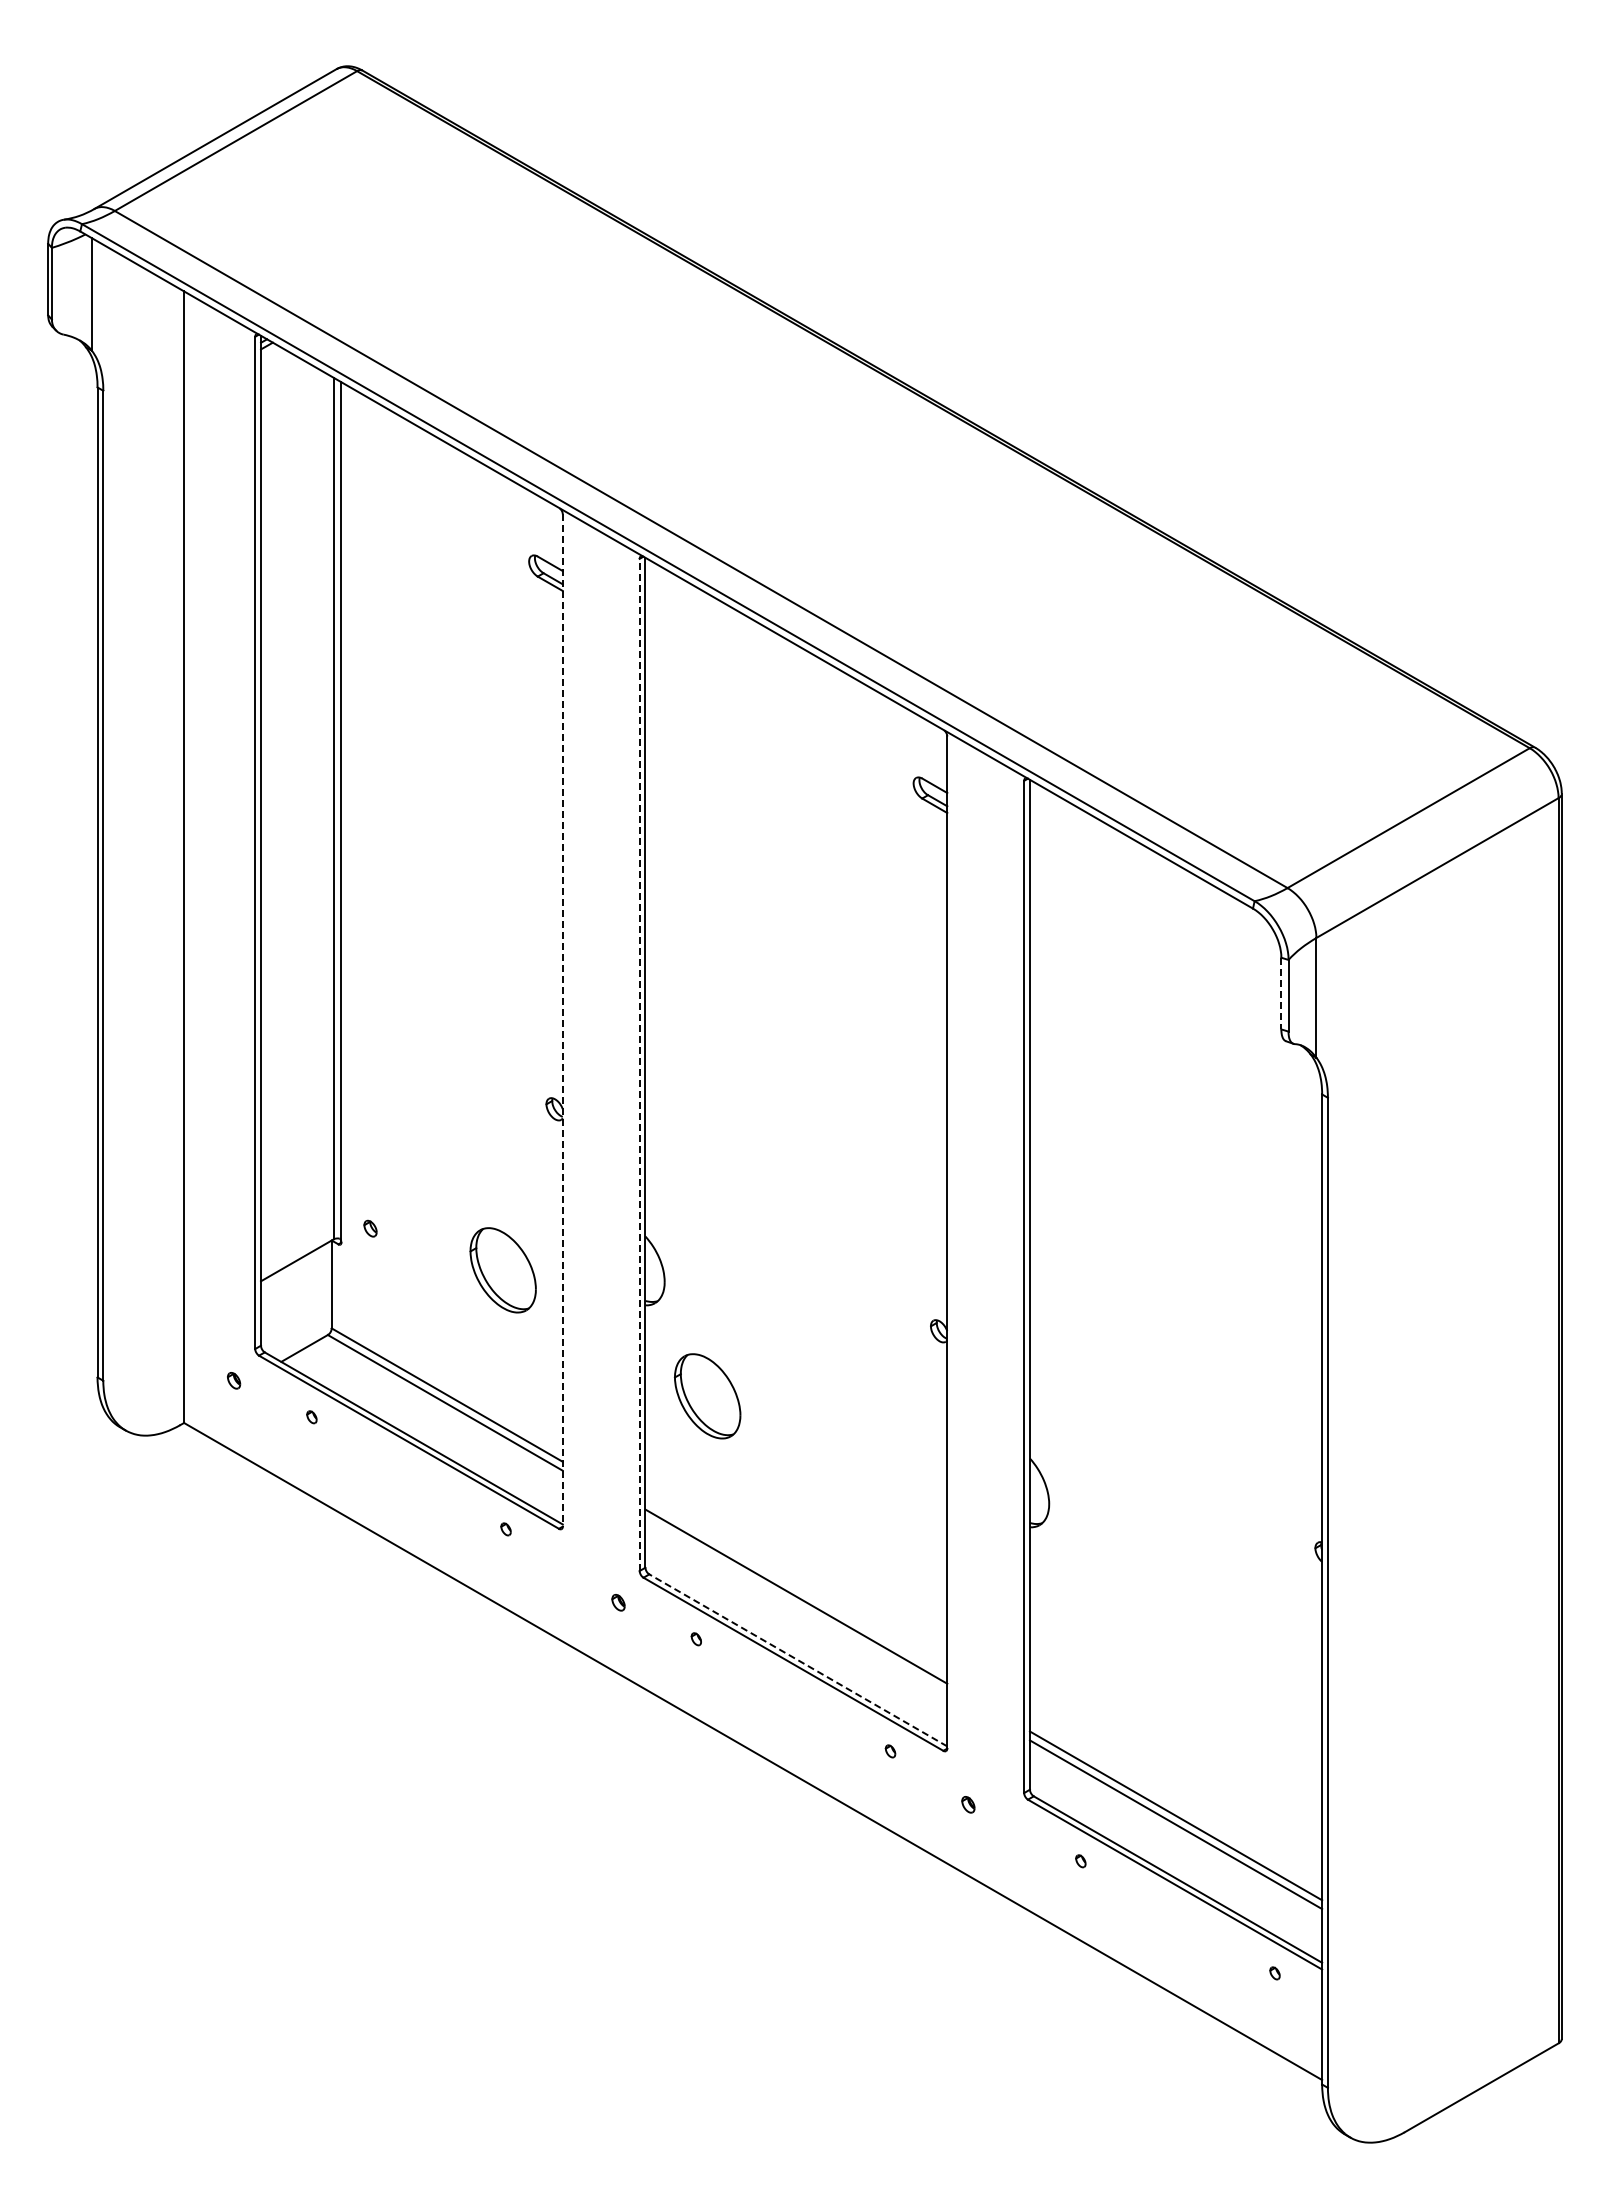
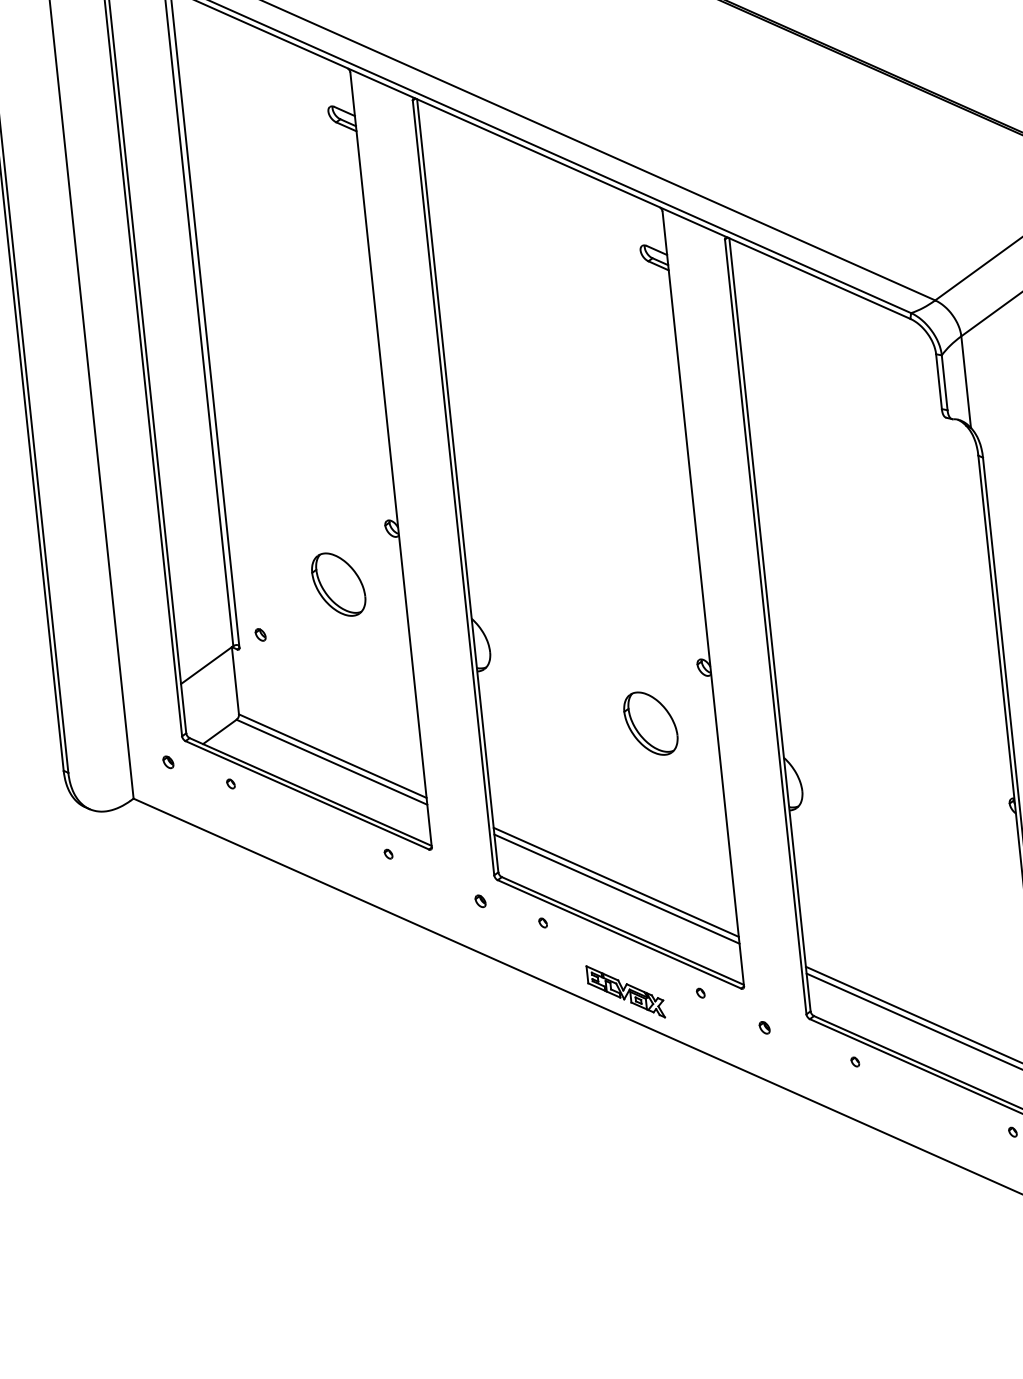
line: (1281, 993) -> (939, 381), dashed -> solid
line: (562, 1021) -> (390, 460), dashed -> solid
line: (639, 1064) -> (453, 487), dashed -> solid
part: (502, 1270) -> (338, 584), moved
part: (707, 1396) -> (650, 723), moved
line: (796, 1605) -> (617, 889), added
line: (797, 1660) -> (622, 931), dashed -> solid
part: (793, 1739) -> (625, 991), added

